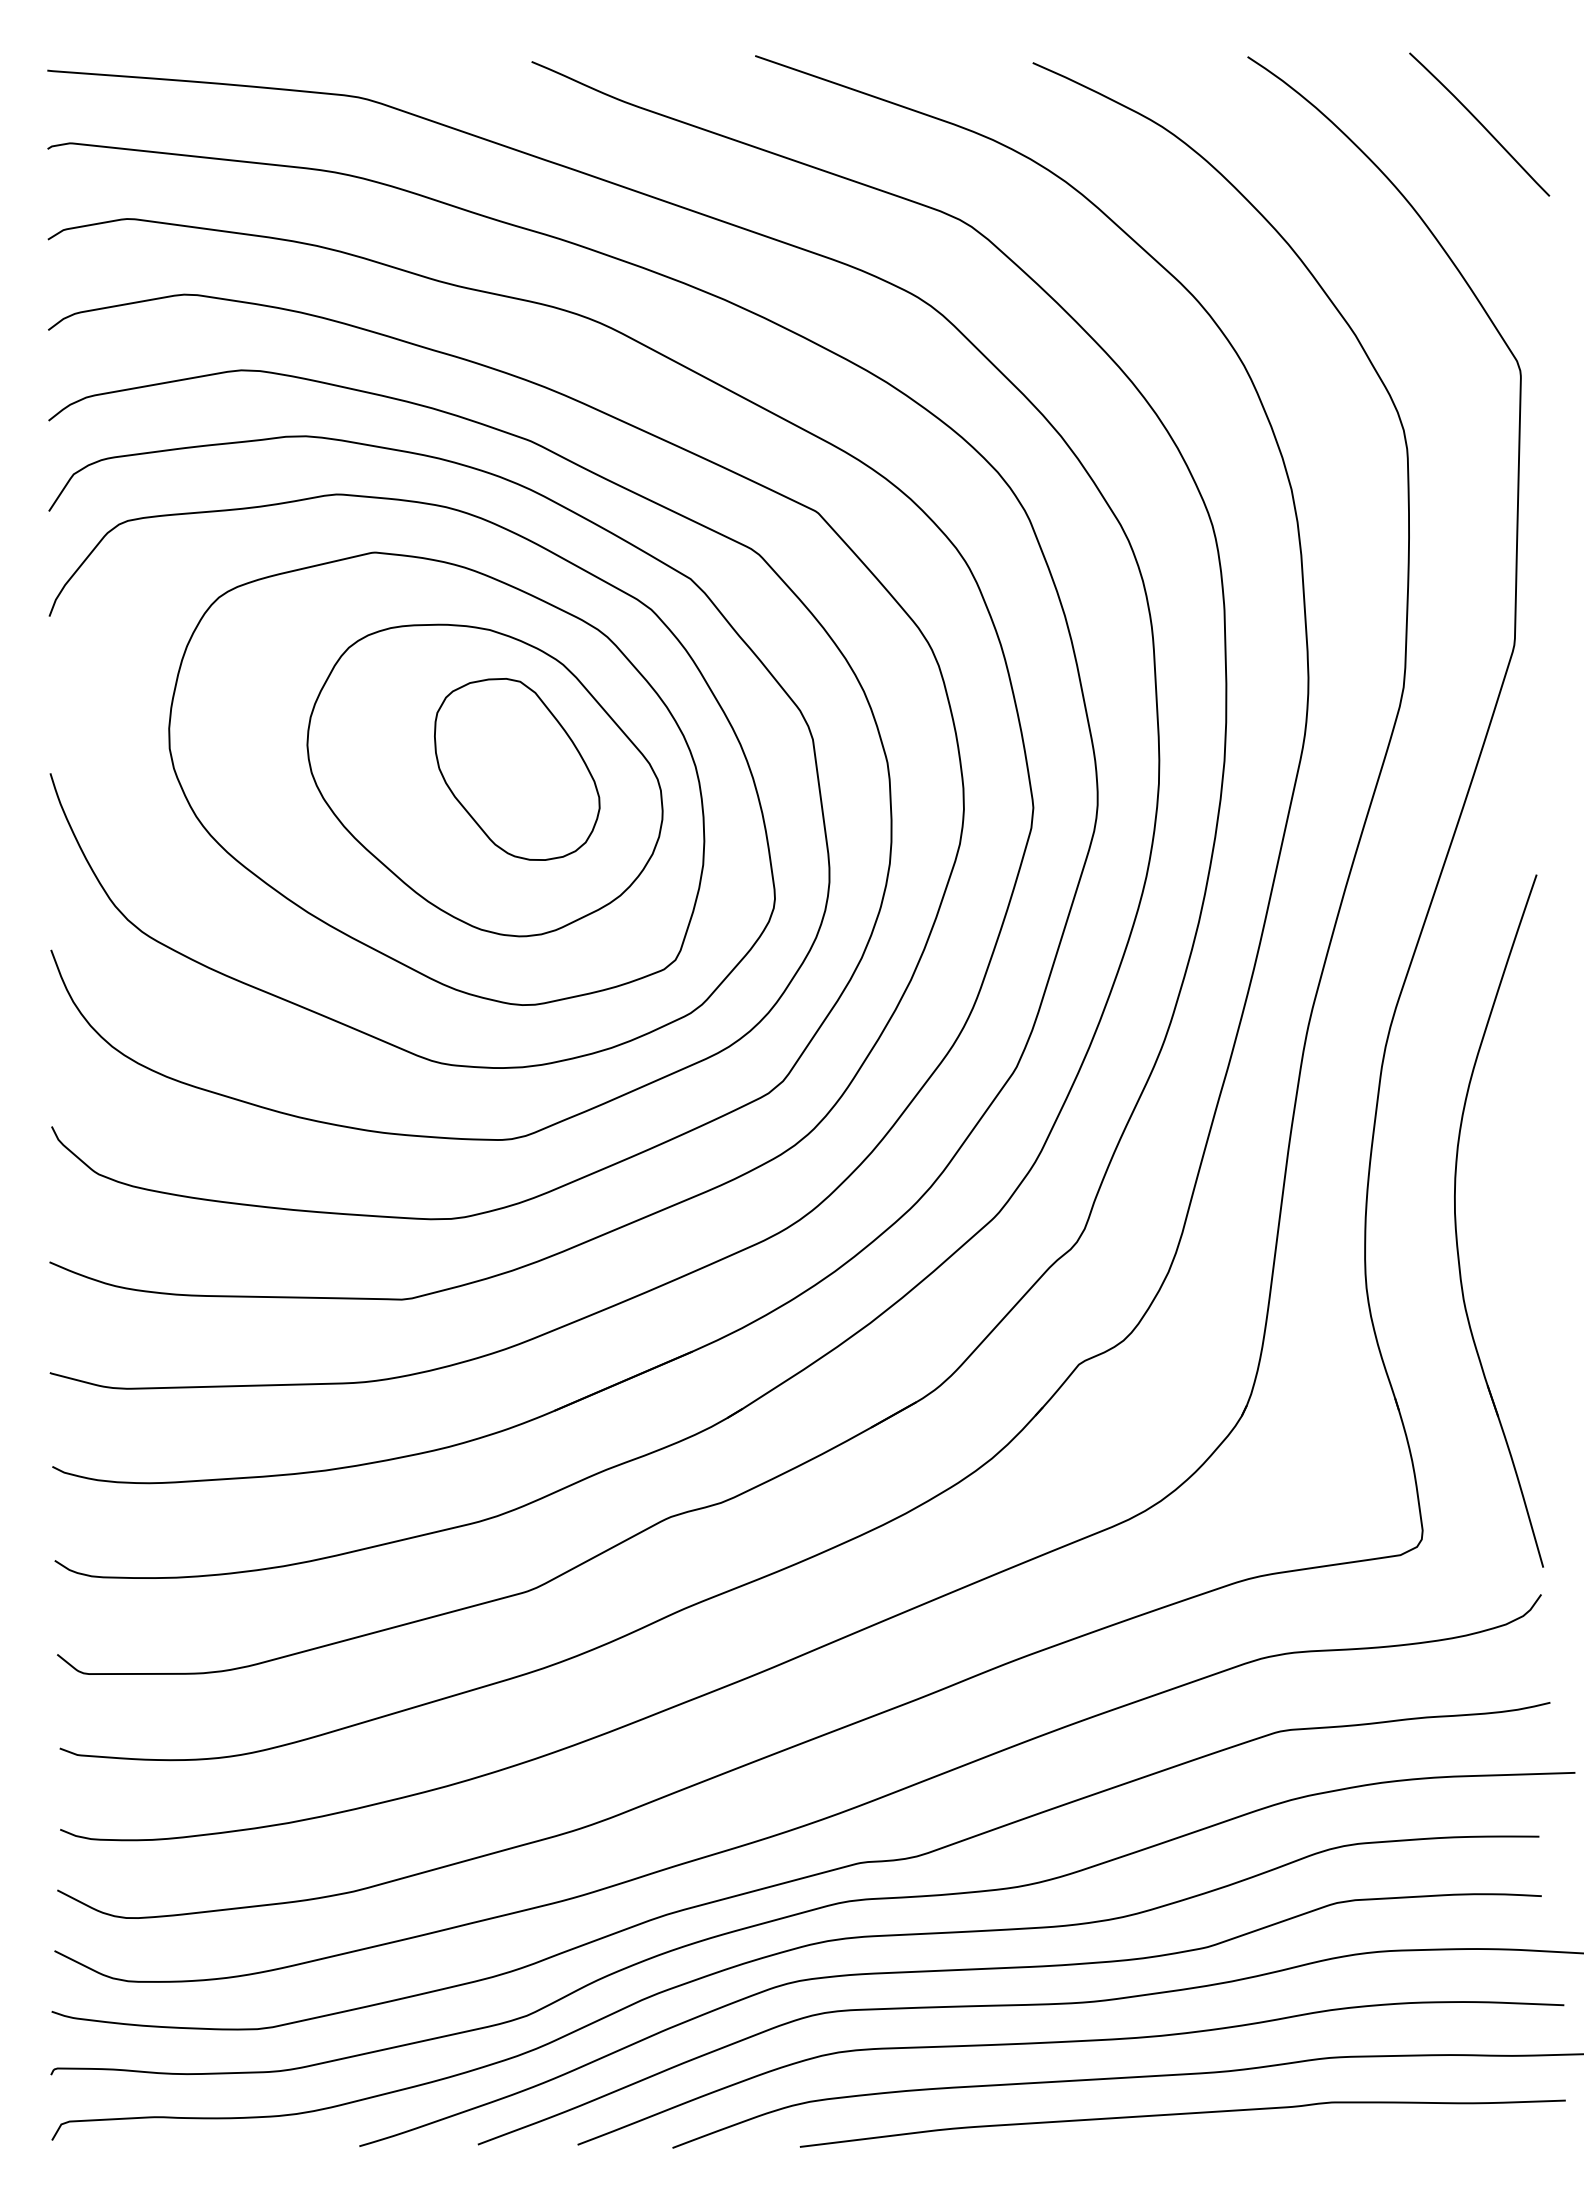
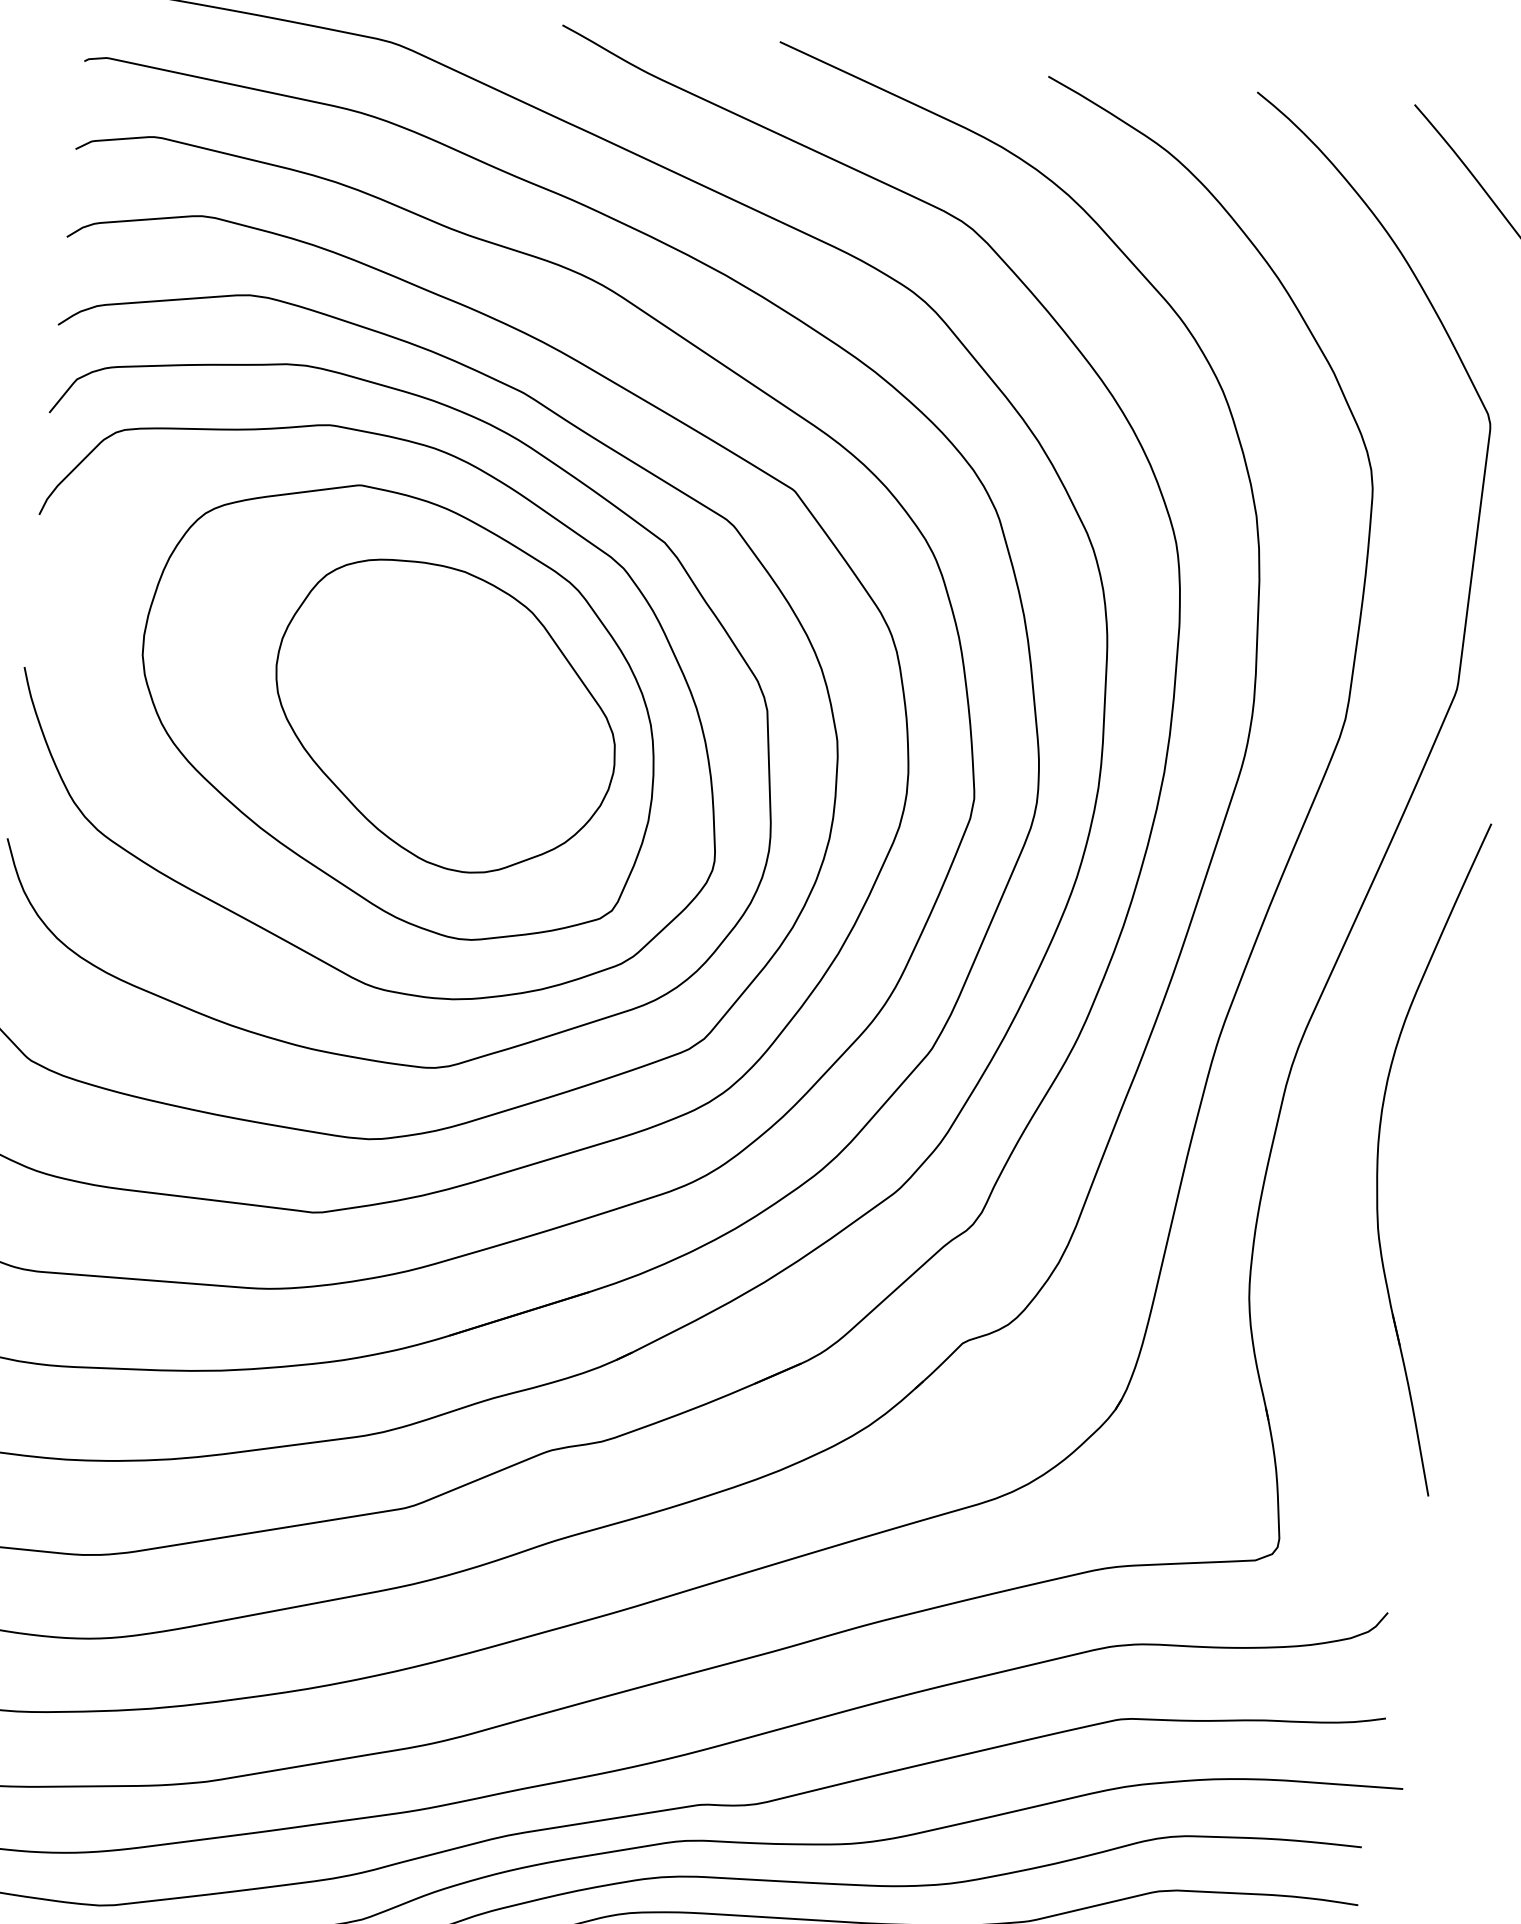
part: (517, 769) -> (477, 710), removed
part: (1456, 1220) -> (1379, 1151), moved

